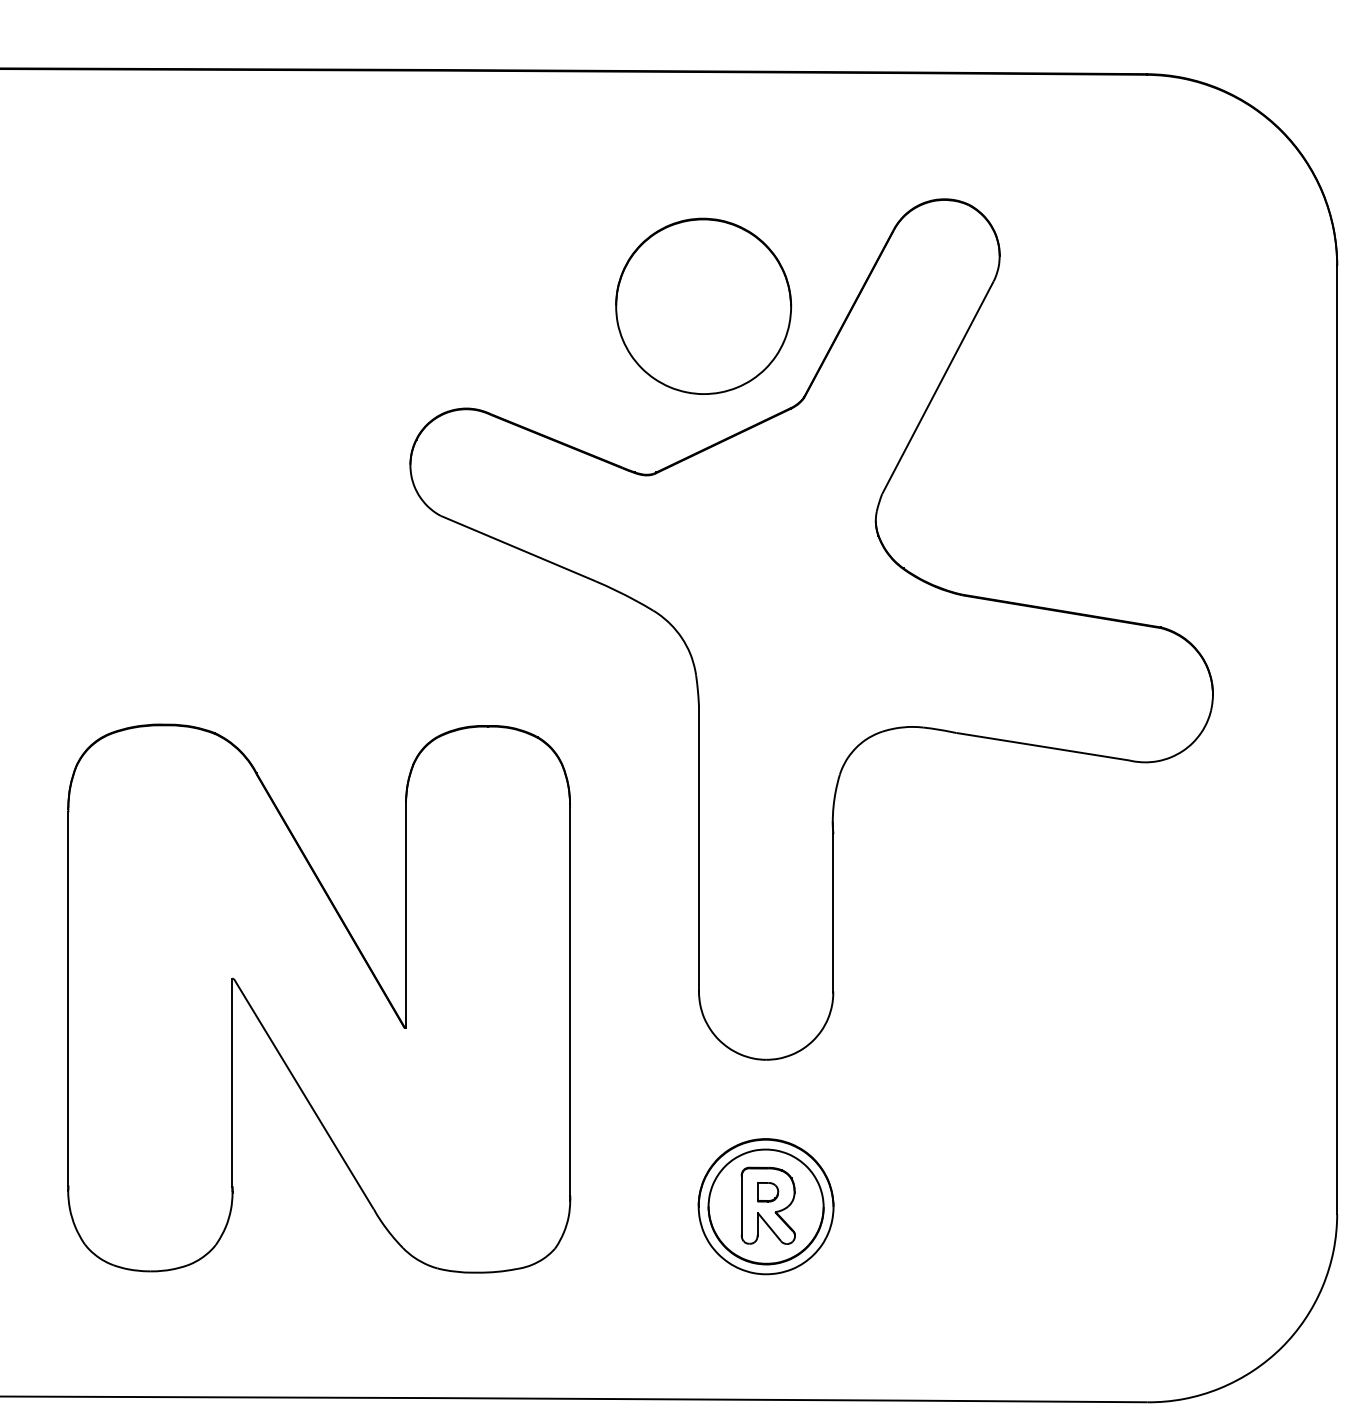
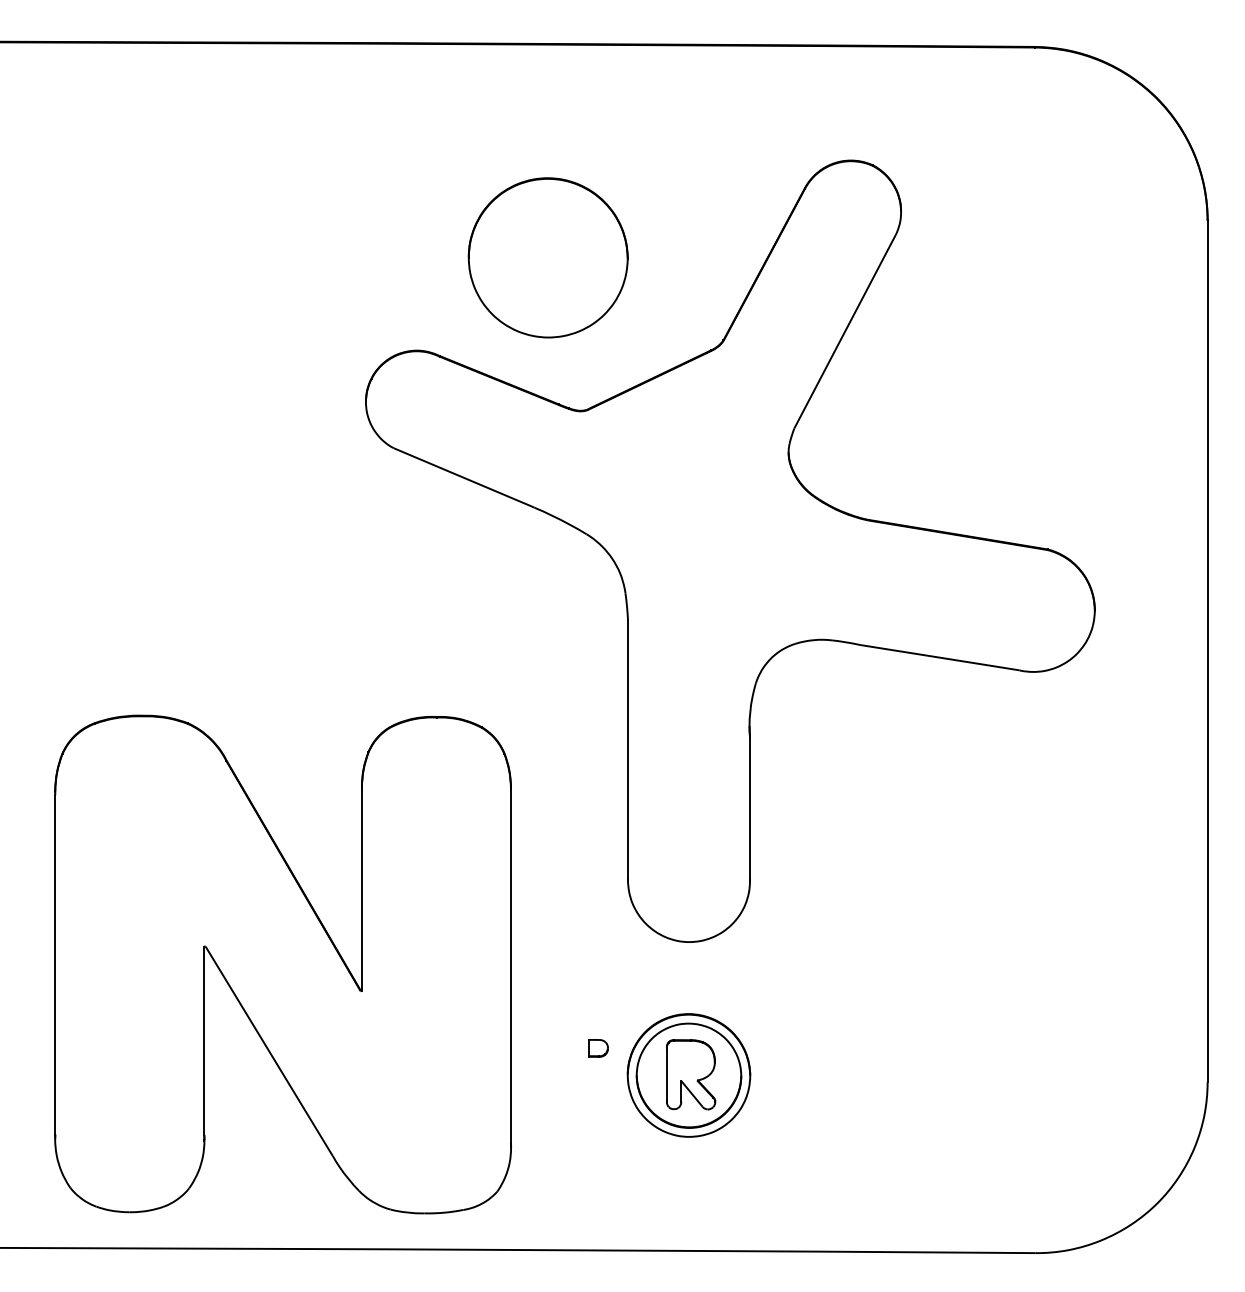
part: (702, 305) -> (547, 257), moved
part: (318, 998) -> (282, 964), moved
part: (767, 1192) -> (598, 1048), moved

